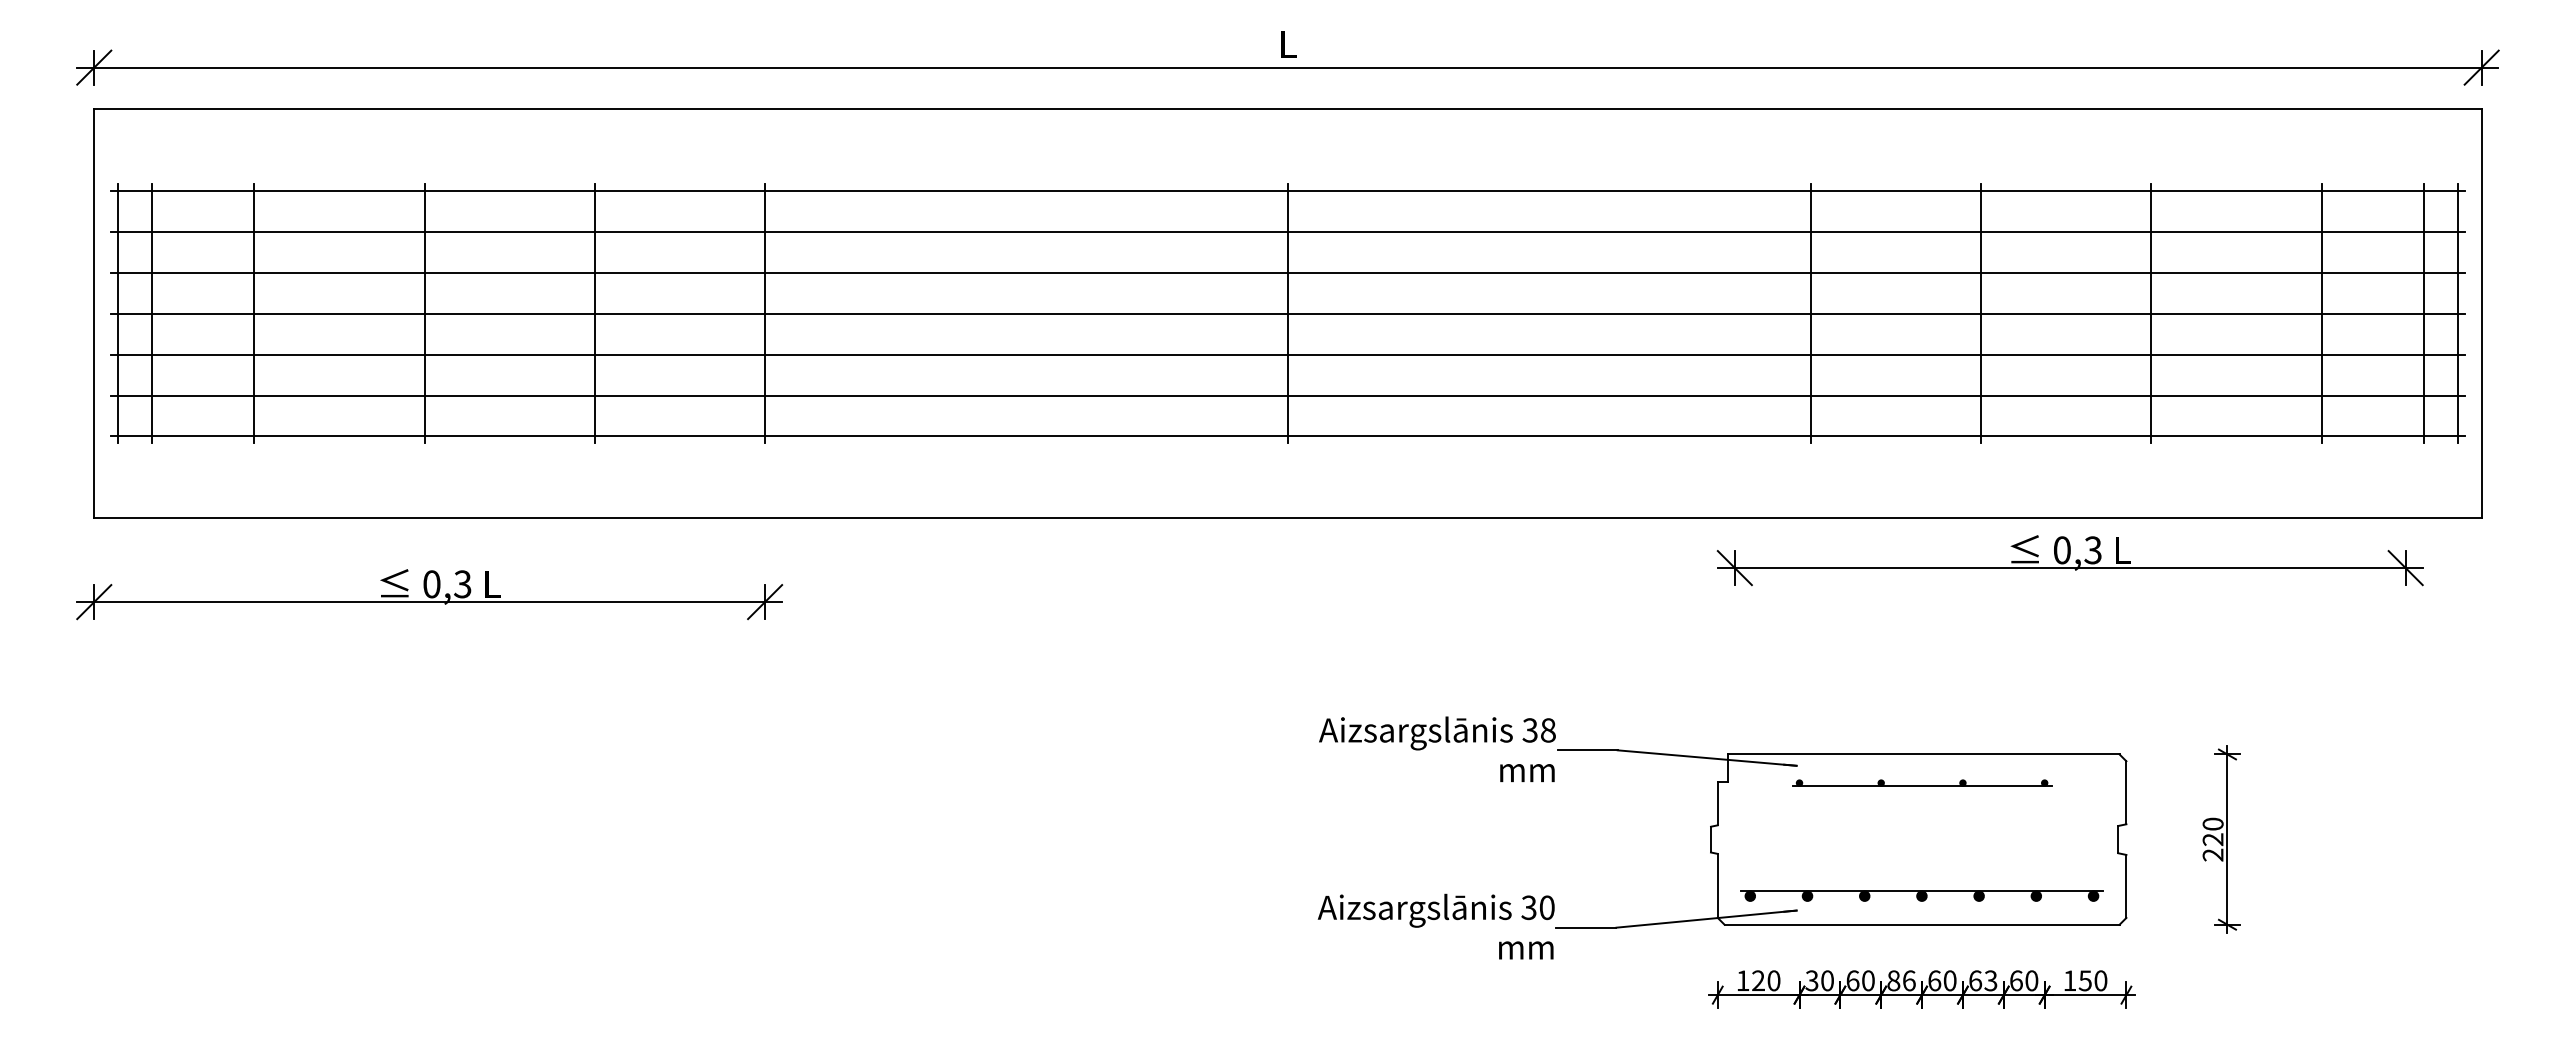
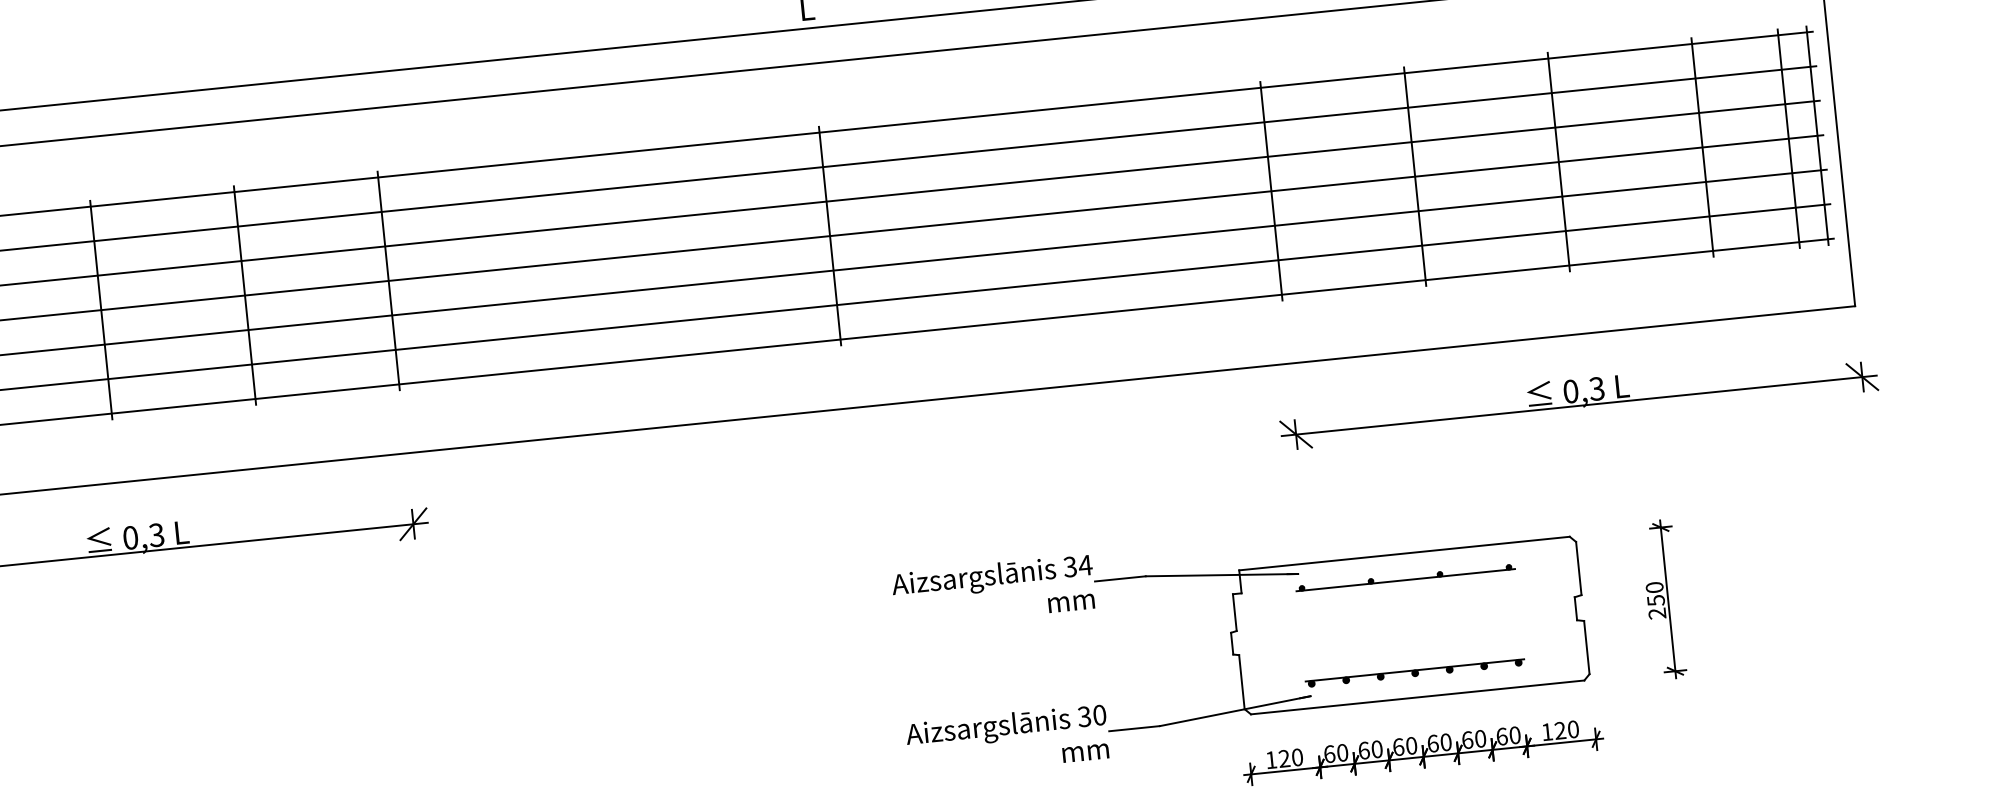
part: (2069, 560) -> (1577, 399), moved
text: (1548, 730) -> (1085, 565), 38 -> 34
text: (2212, 839) -> (1655, 600), 220 -> 250
part: (1922, 895) -> (1415, 672), size x0.71
text: (1811, 980) -> (1329, 753), 30 -> 60
text: (1901, 980) -> (1405, 746), 86 -> 60
text: (1990, 980) -> (1480, 738), 63 -> 60
text: (2084, 980) -> (1559, 730), 150 -> 120

